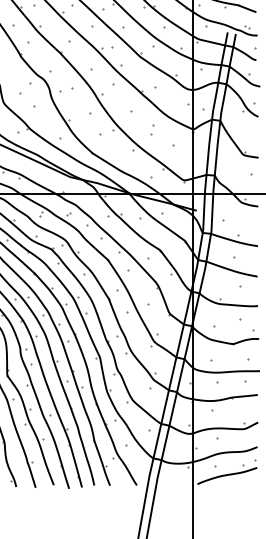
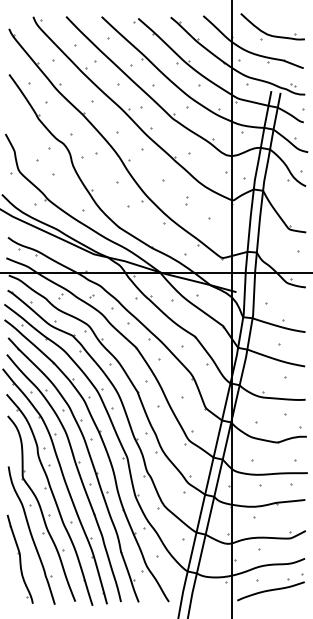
part: (152, 129) -> (186, 200), size x0.62

